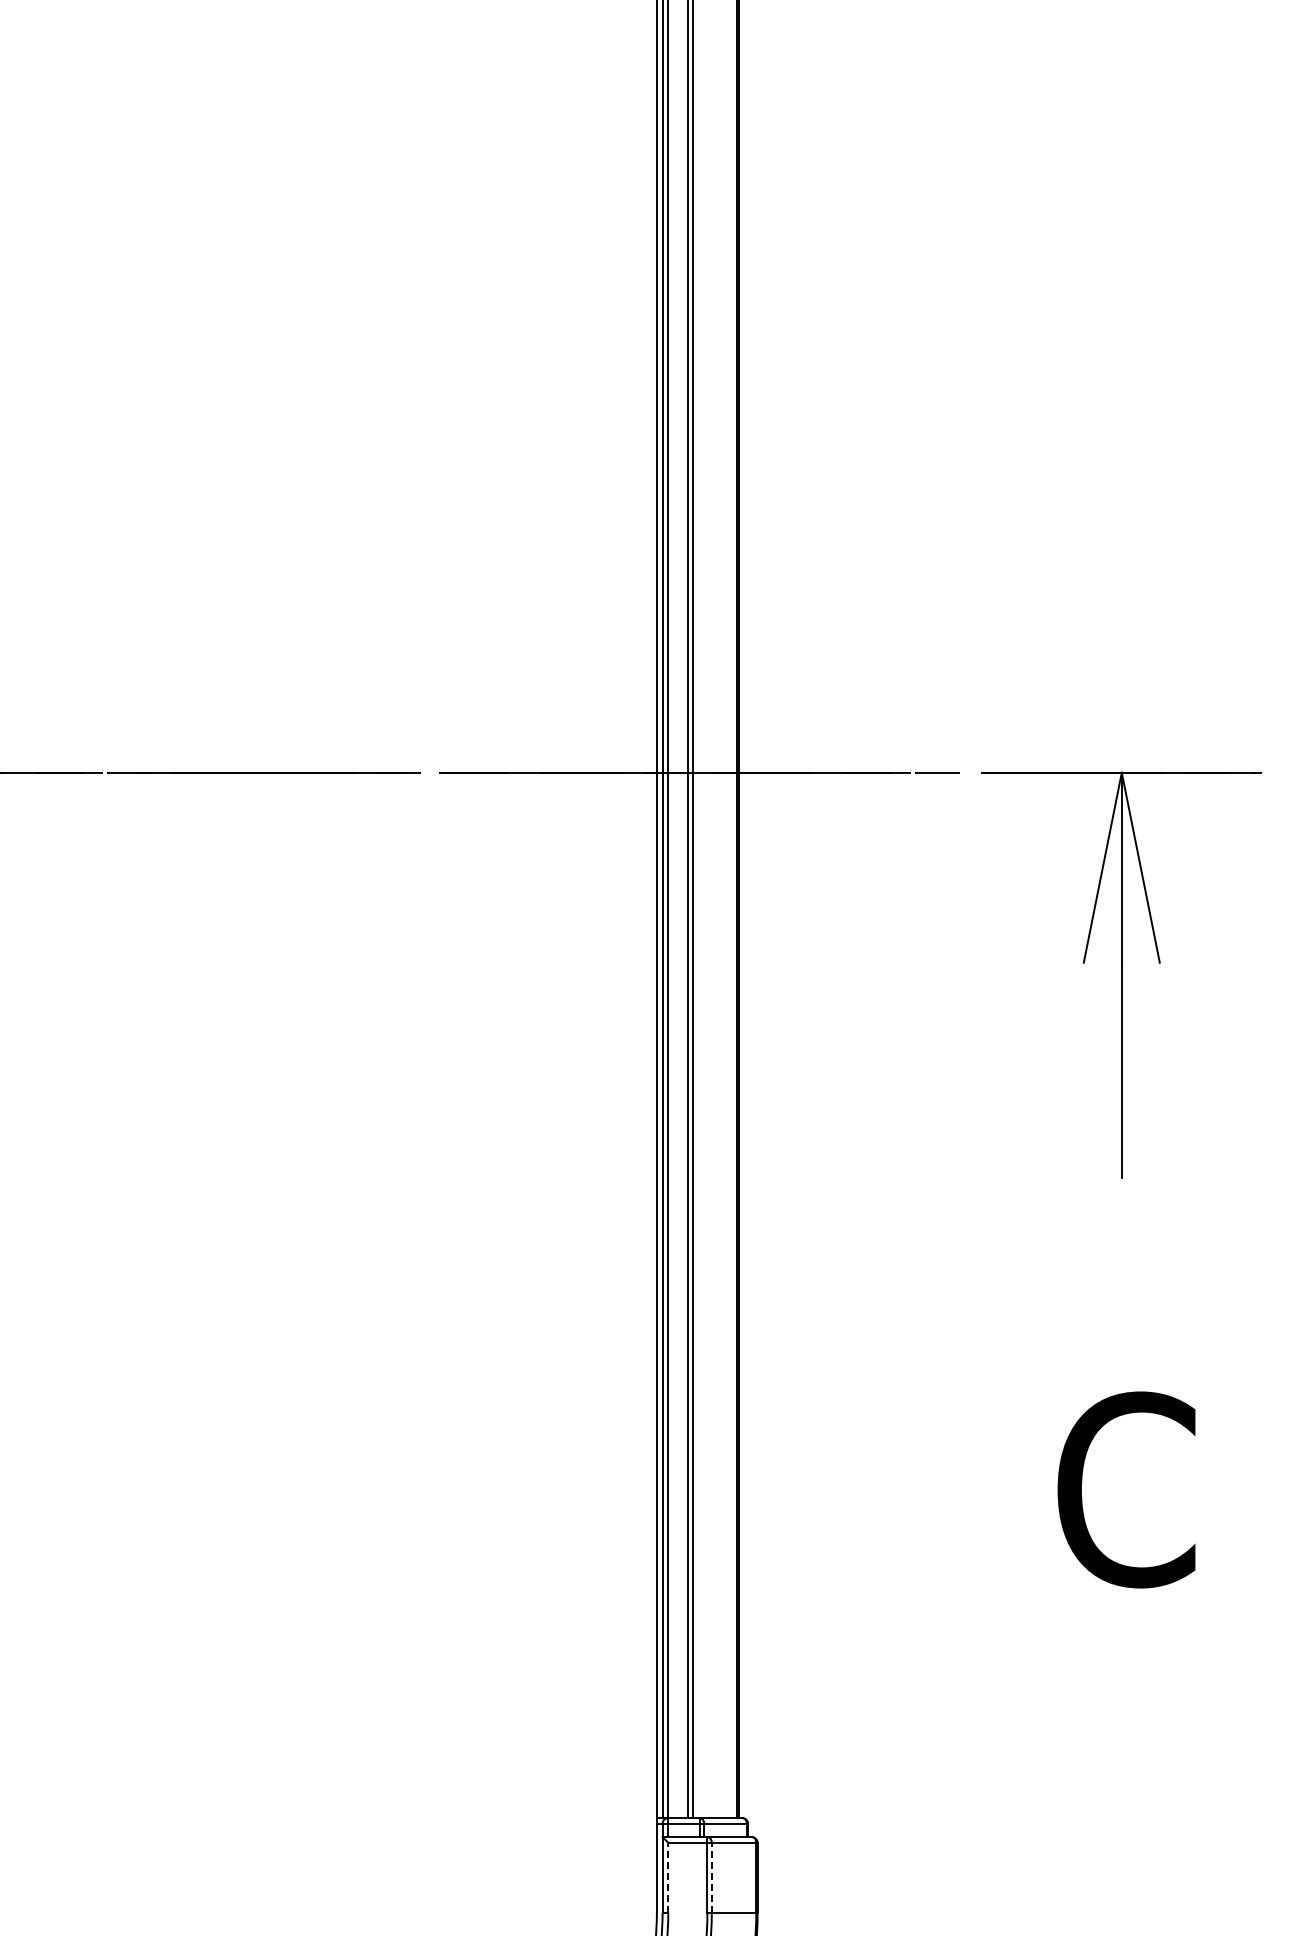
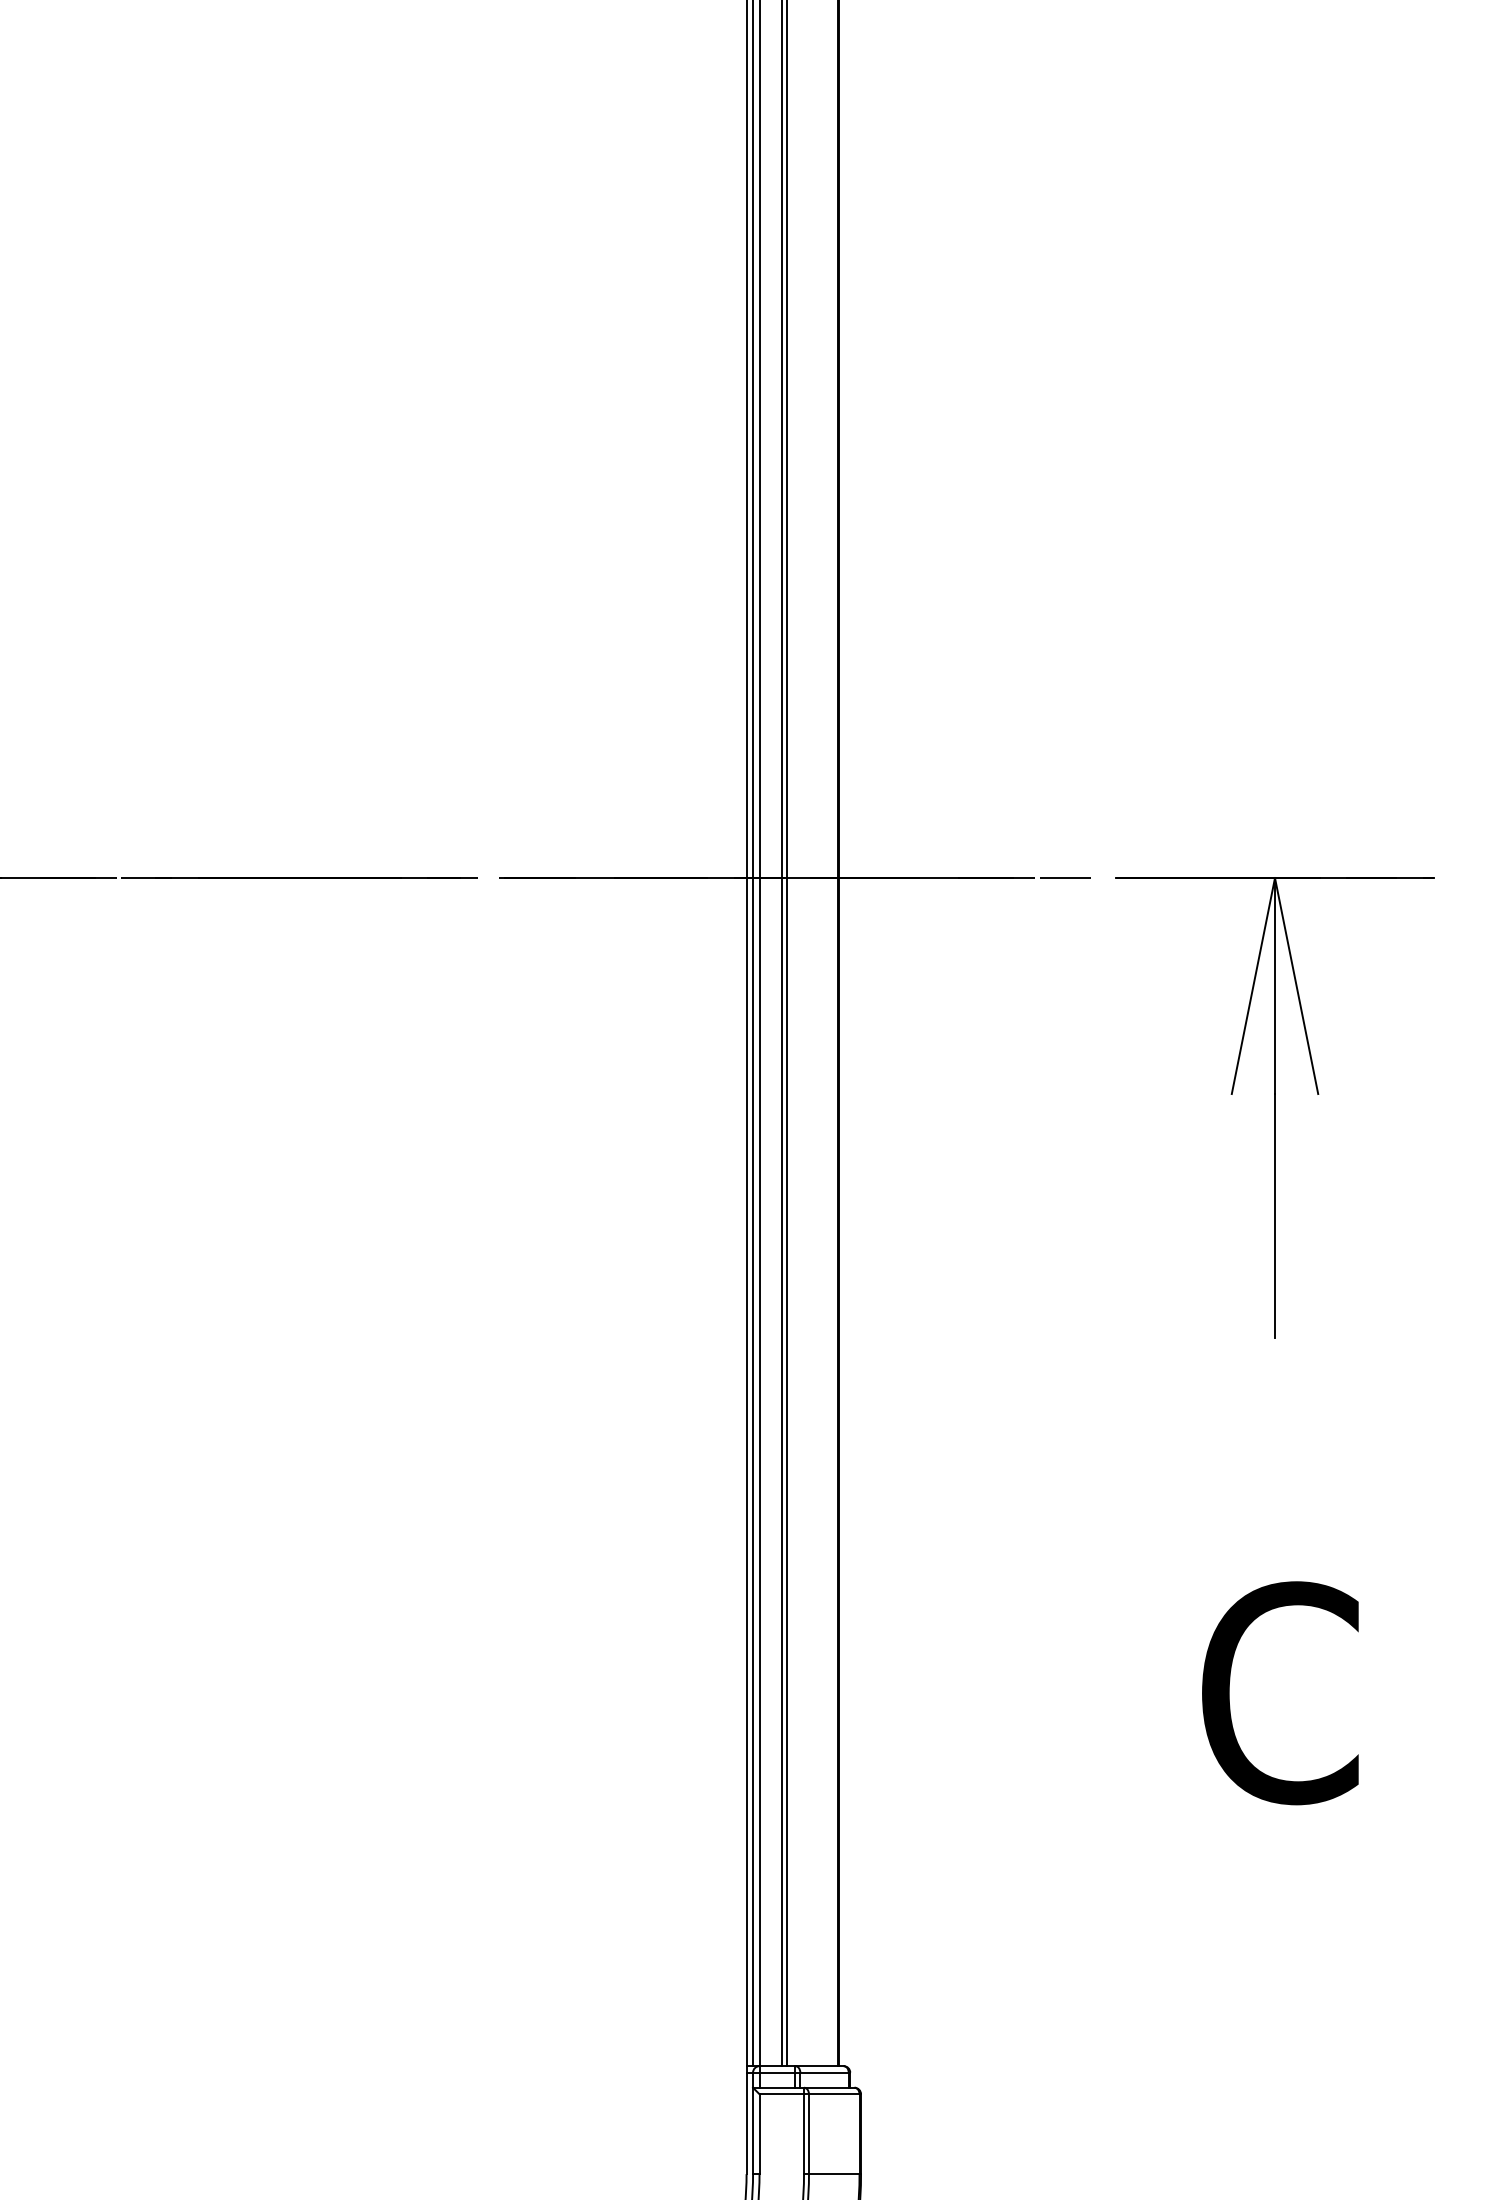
line: (668, 1877) -> (759, 2133), dashed -> solid
line: (711, 1877) -> (808, 2133), dashed -> solid

